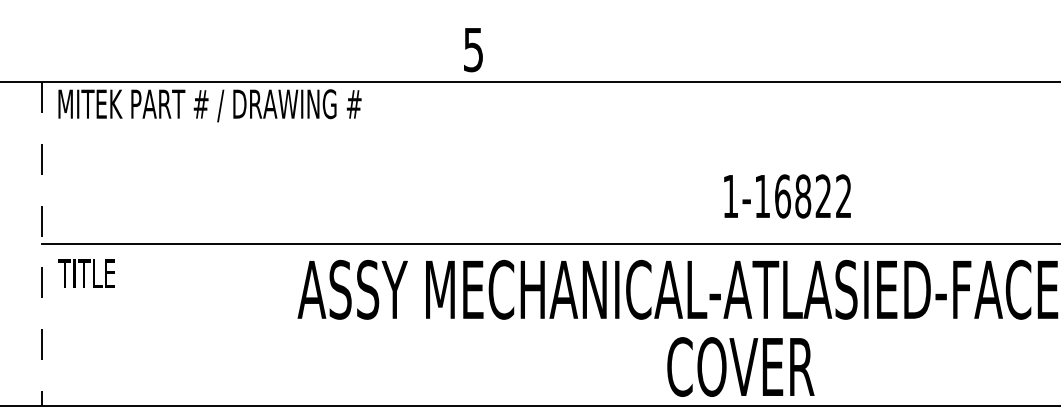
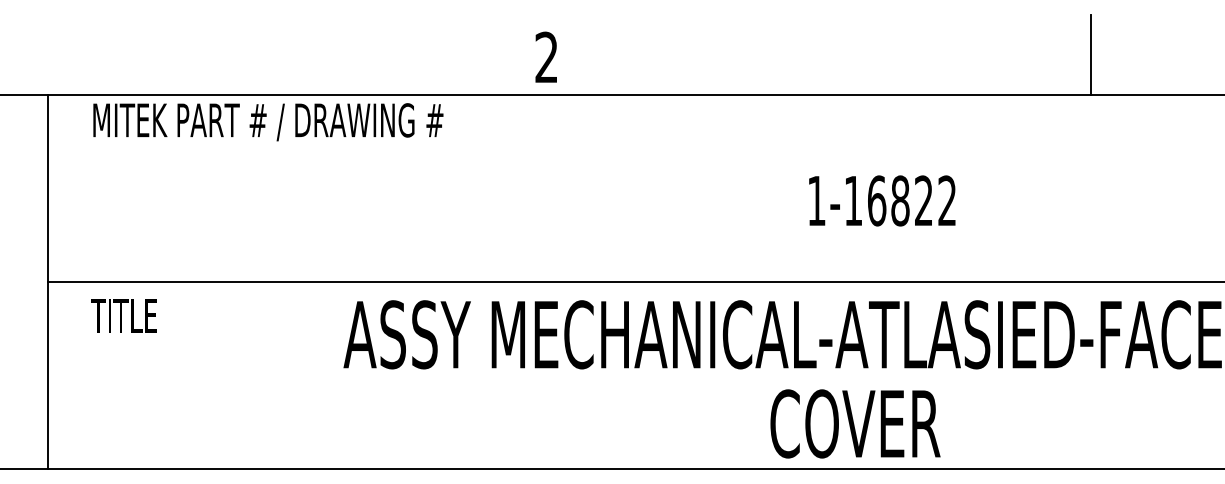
line: (945, 47) -> (1091, 54), added
text: (473, 49) -> (546, 57), 5 -> 2
text: (210, 106) -> (268, 122), moved
text: (787, 196) -> (882, 200), moved
line: (42, 244) -> (48, 282), dashed -> solid
text: (86, 273) -> (123, 315), moved

